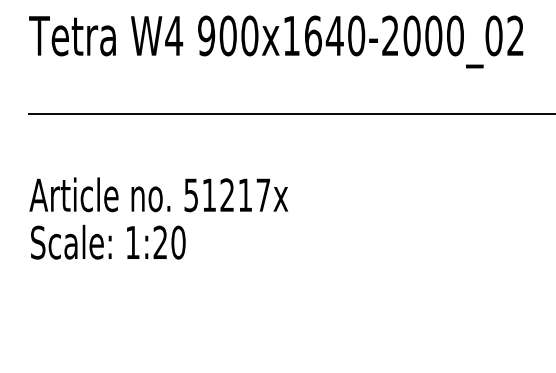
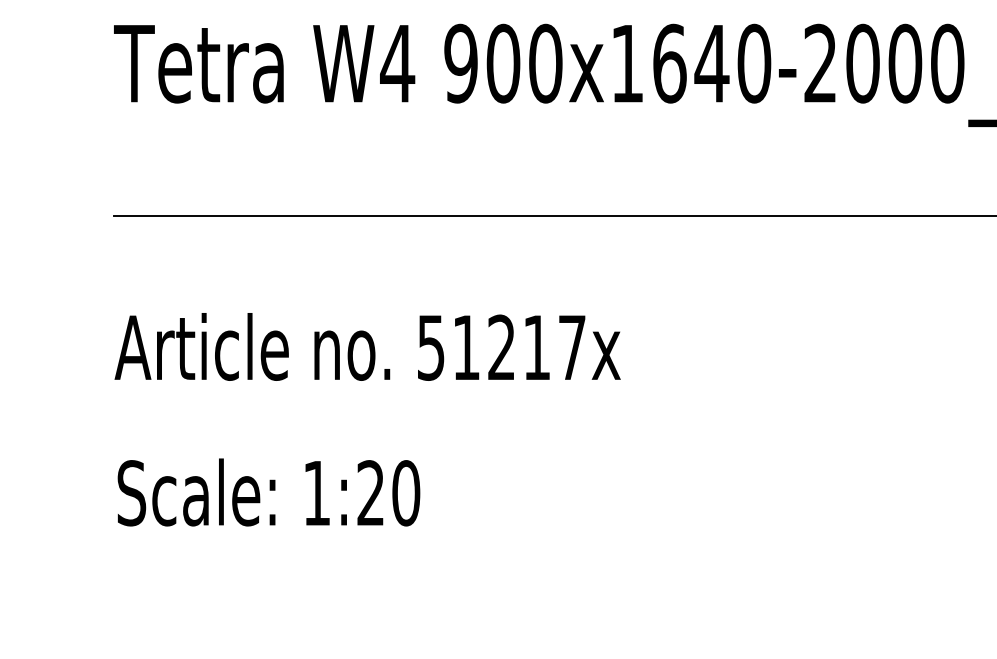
text: (158, 194) -> (367, 346), moved
text: (108, 241) -> (269, 491), moved

